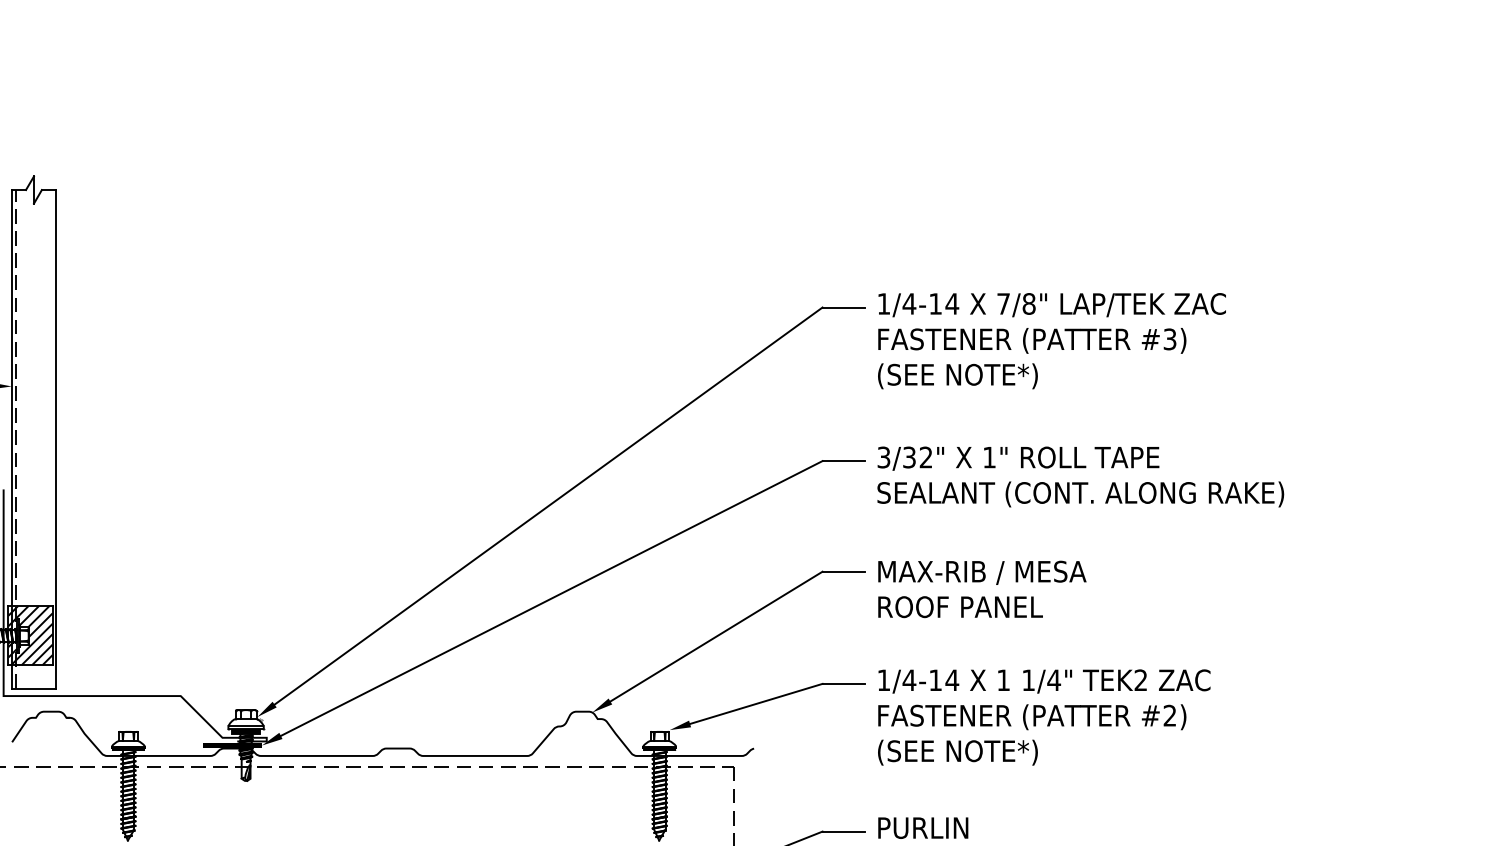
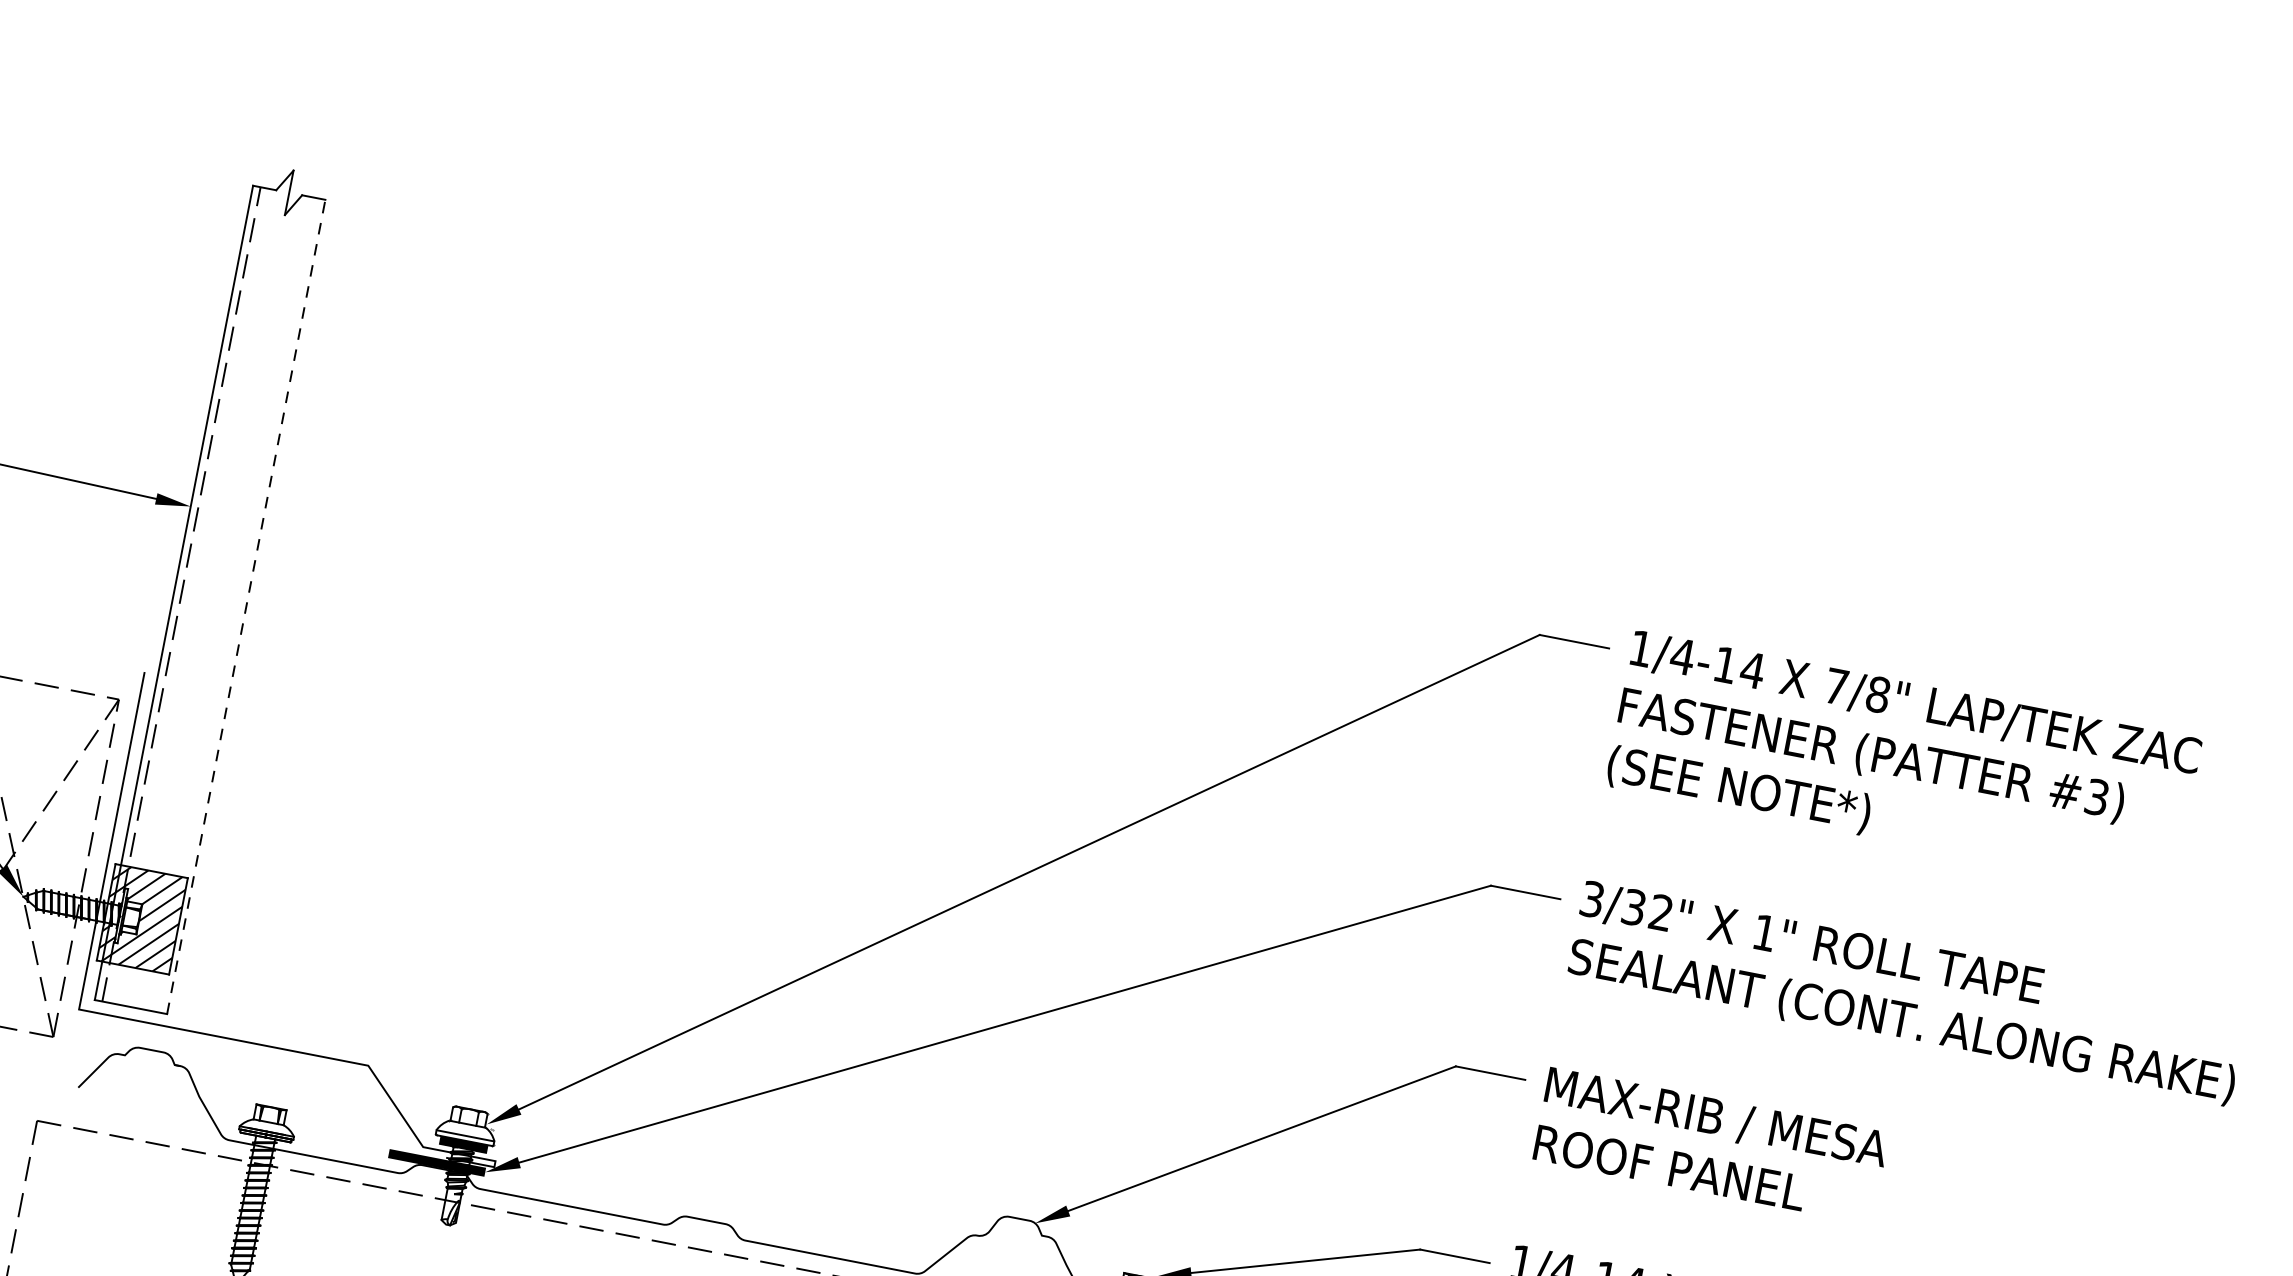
line: (56, 438) -> (247, 605), solid -> dashed

